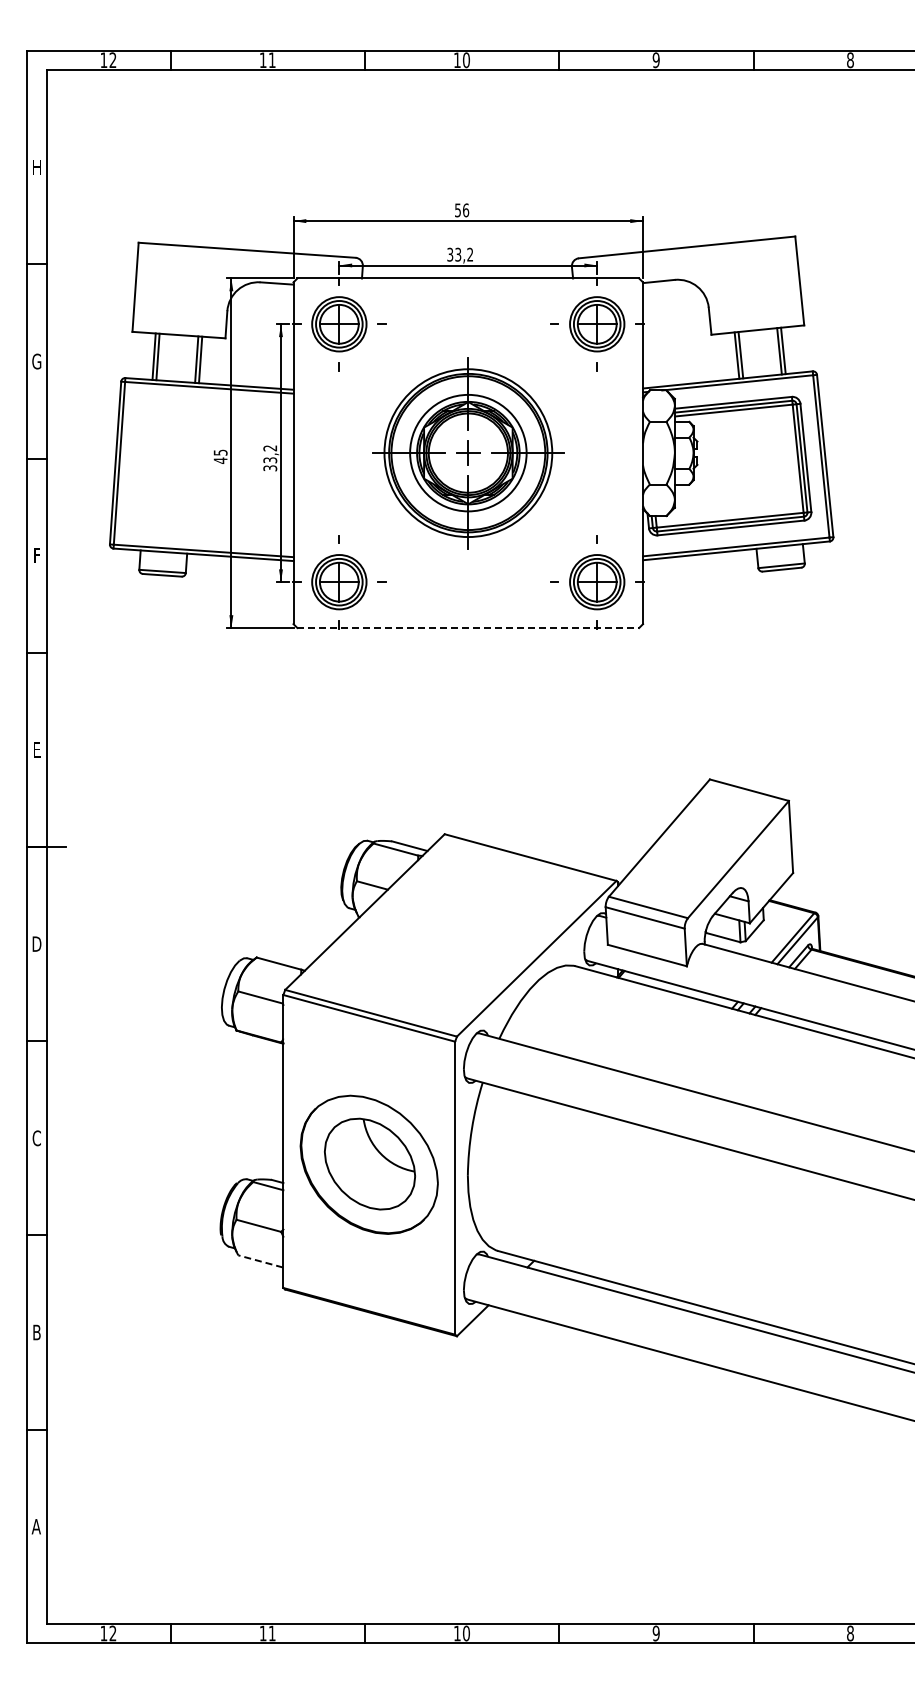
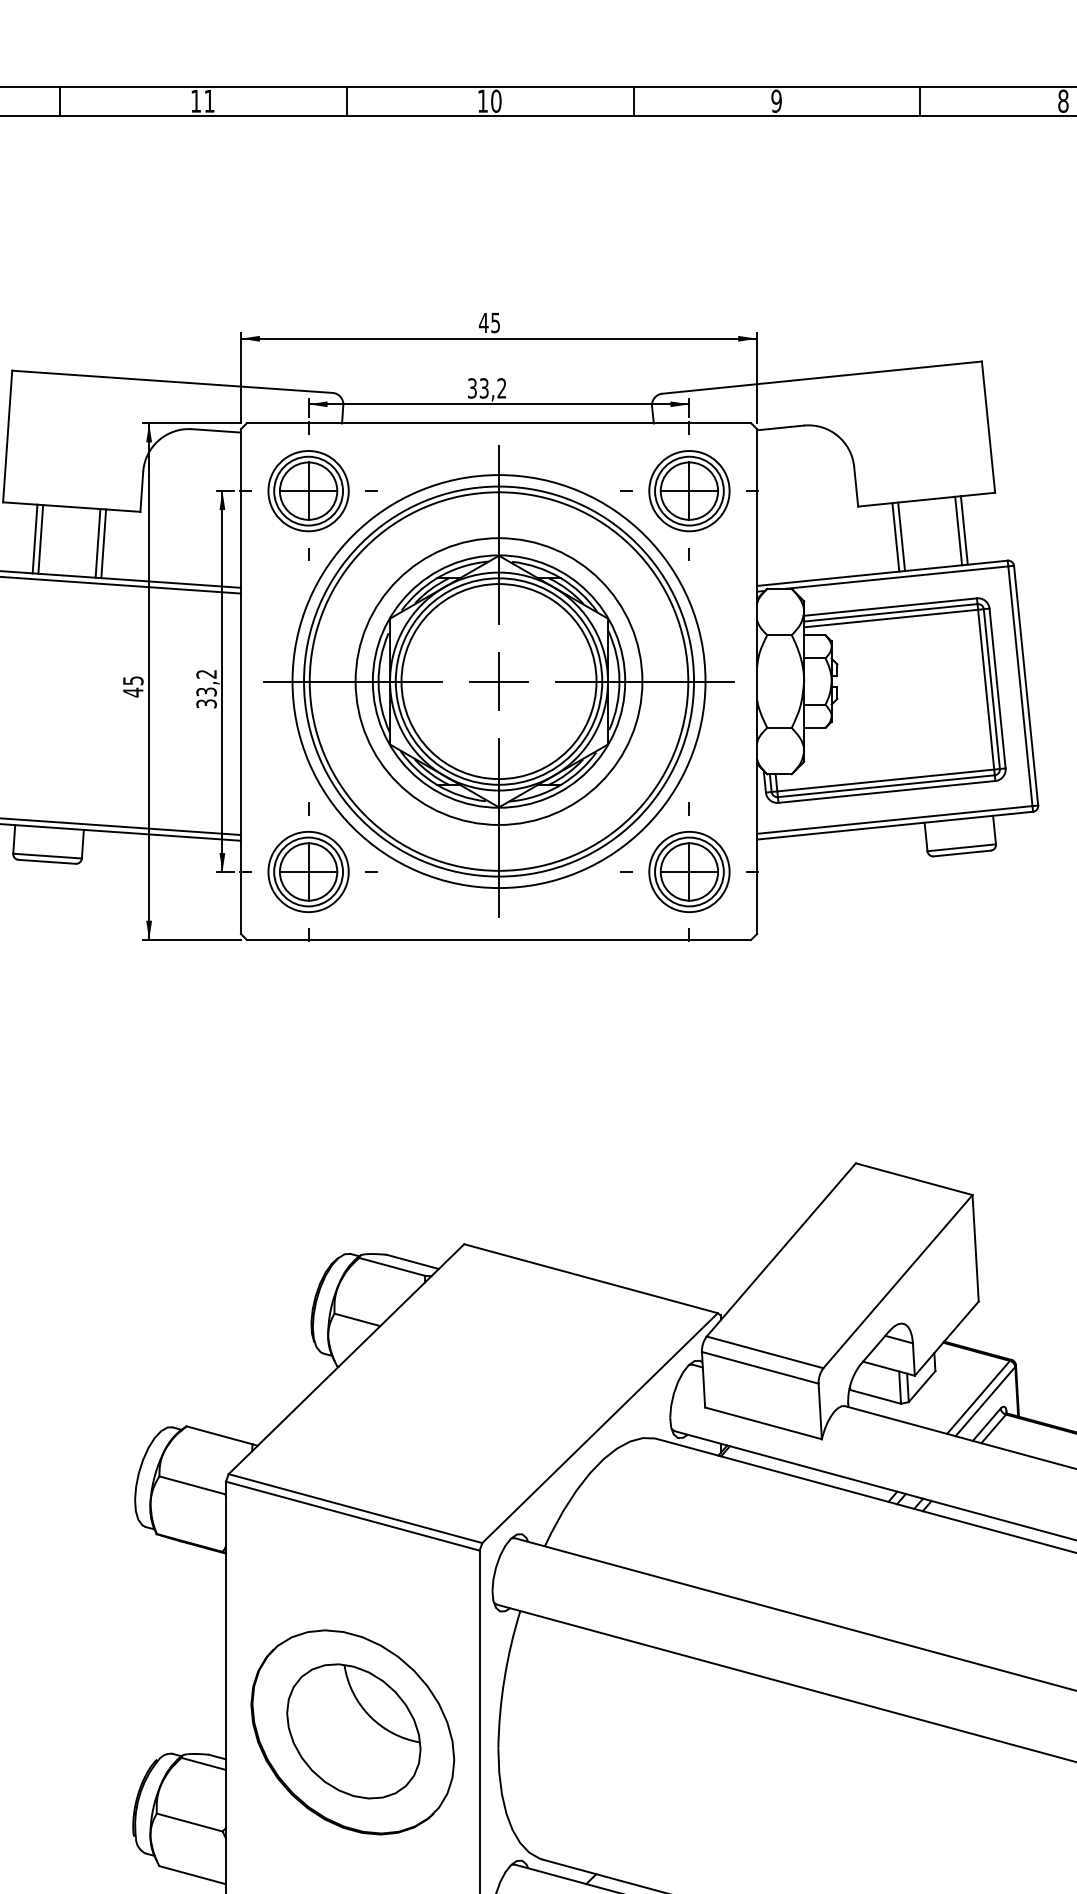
text: (461, 210) -> (488, 323), 56 -> 45
part: (468, 452) -> (499, 680), size x1.67
line: (468, 628) -> (499, 940), dashed -> solid
line: (260, 1261) -> (192, 1875), dashed -> solid

